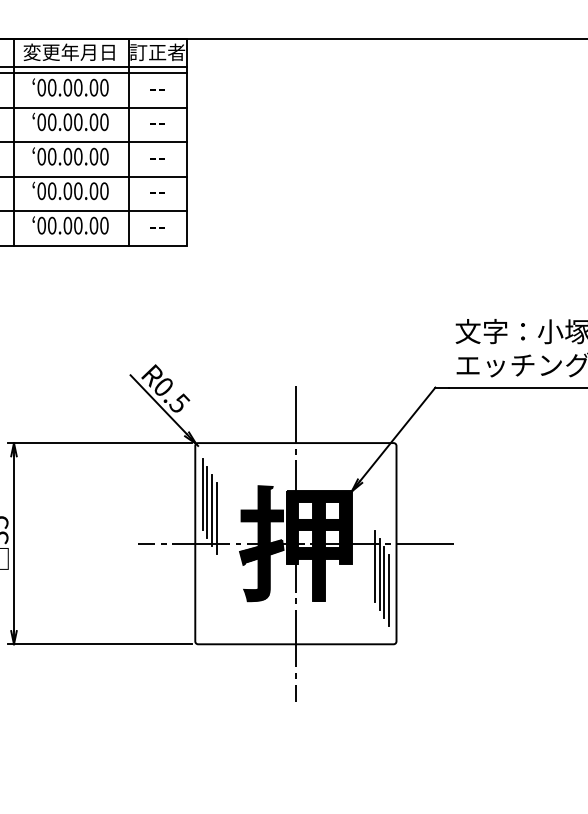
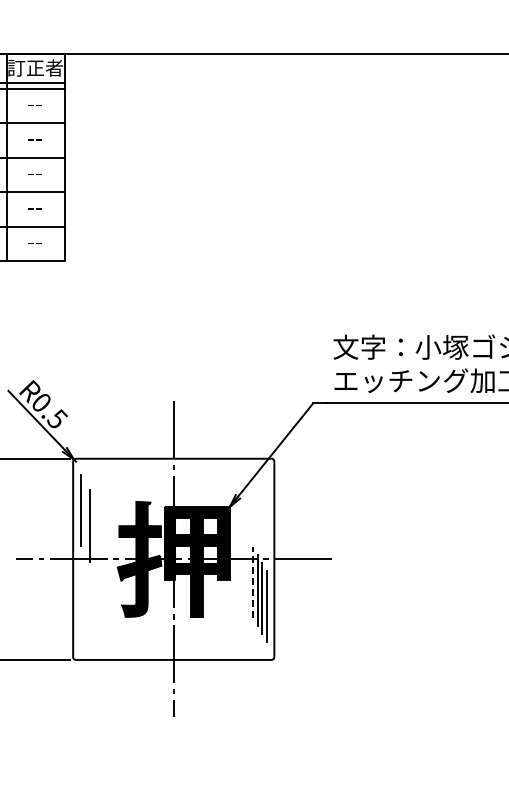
line: (207, 502) -> (85, 518), removed
line: (216, 518) -> (94, 534), removed
line: (375, 566) -> (253, 582), solid -> dashed

